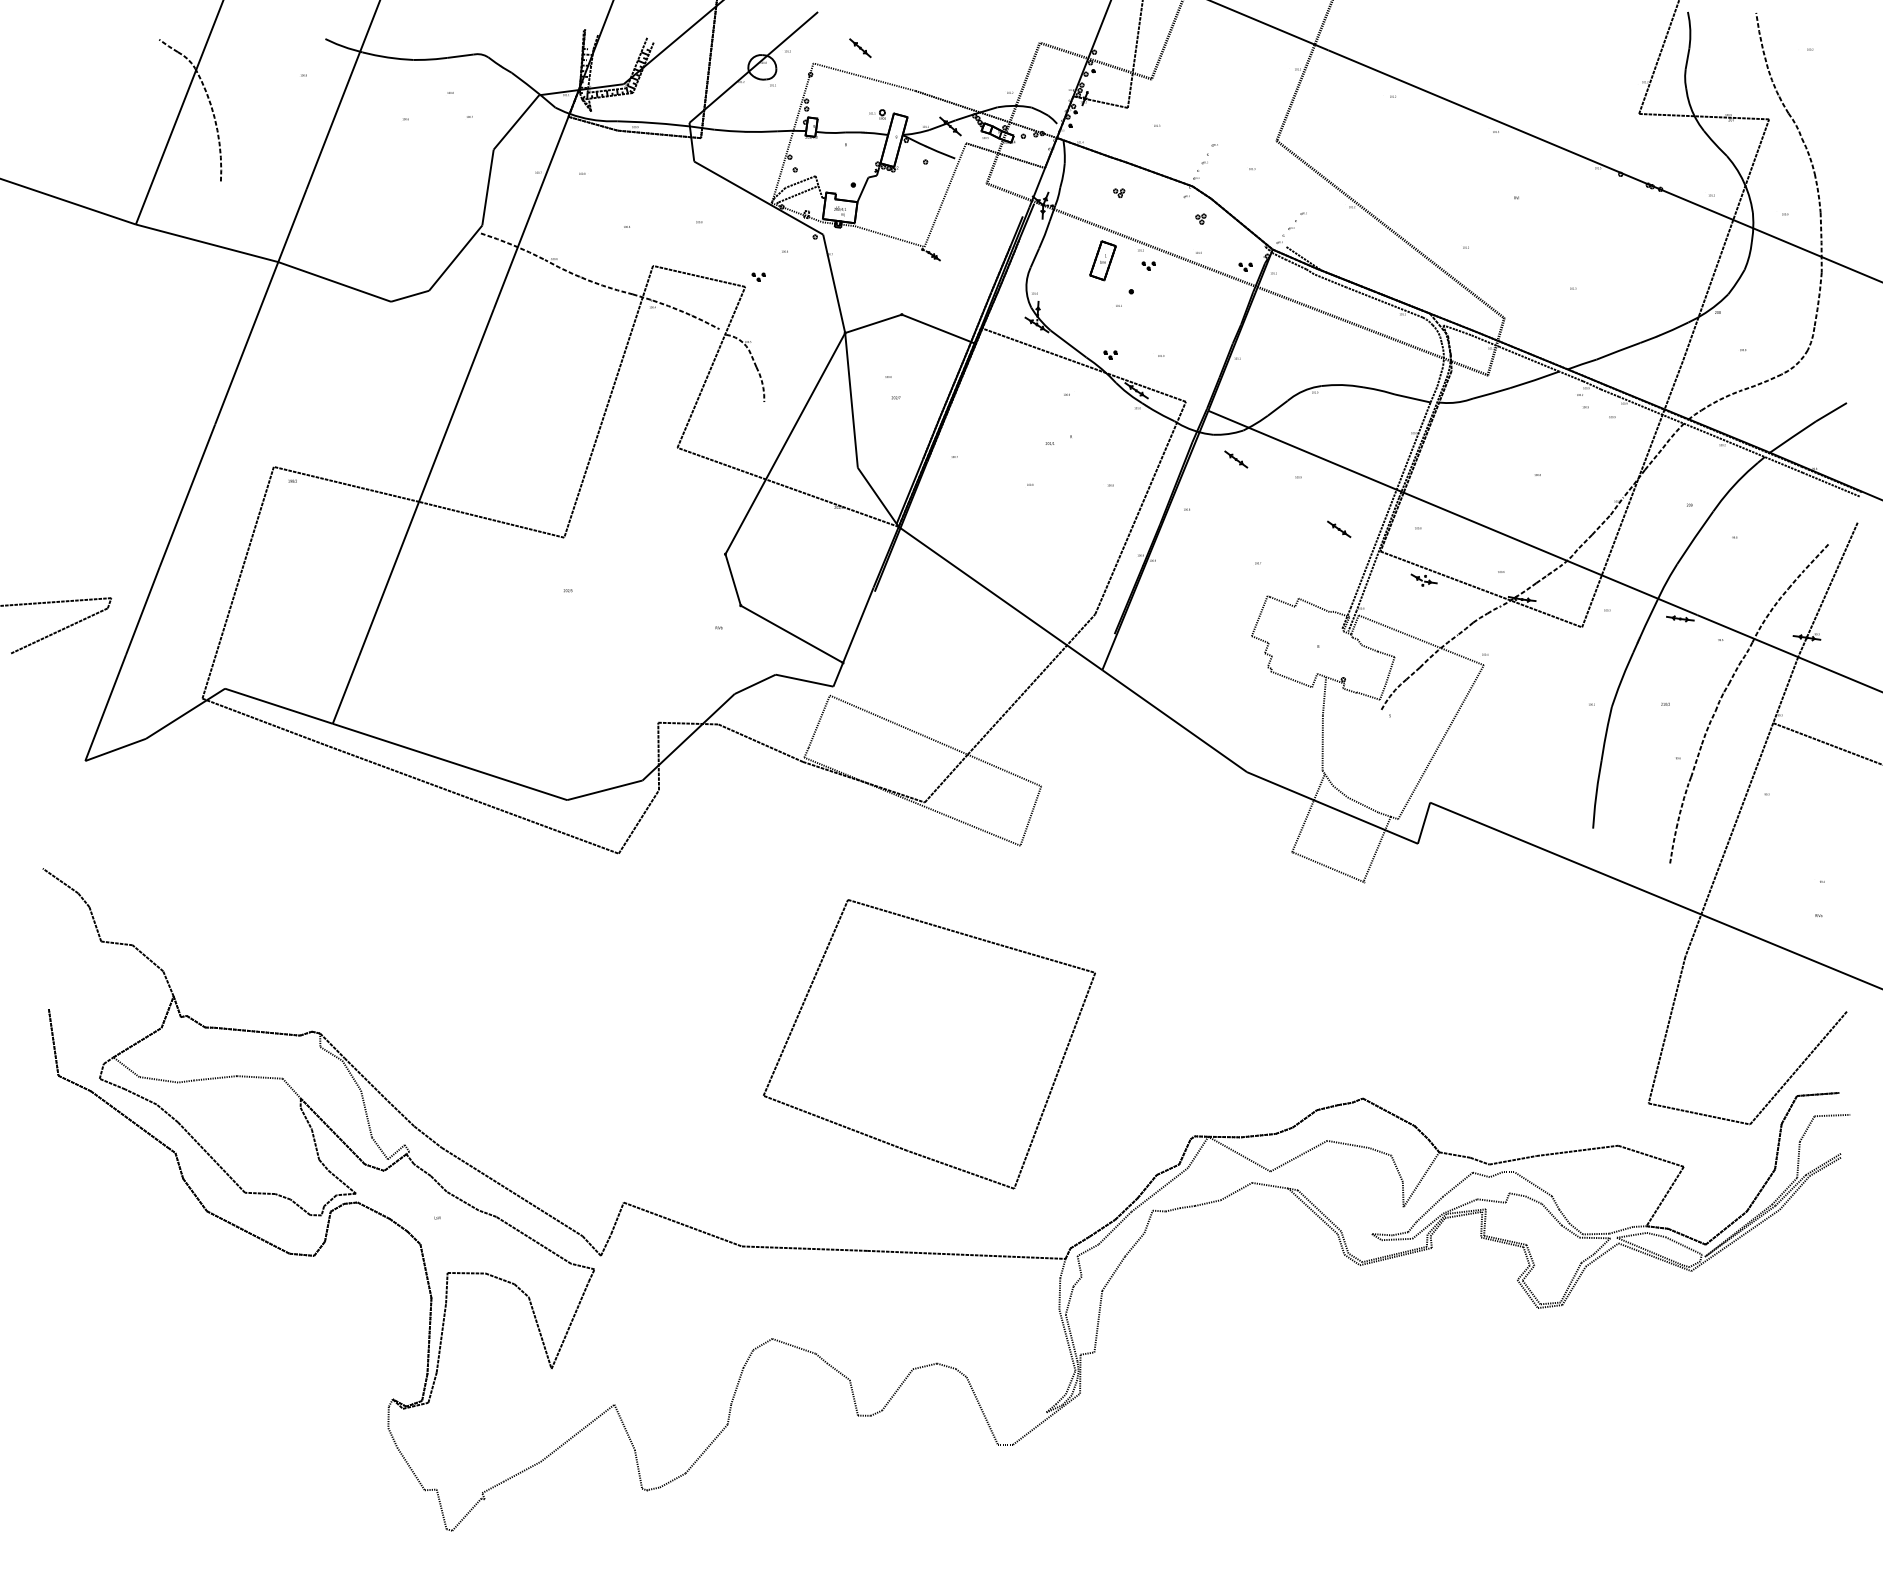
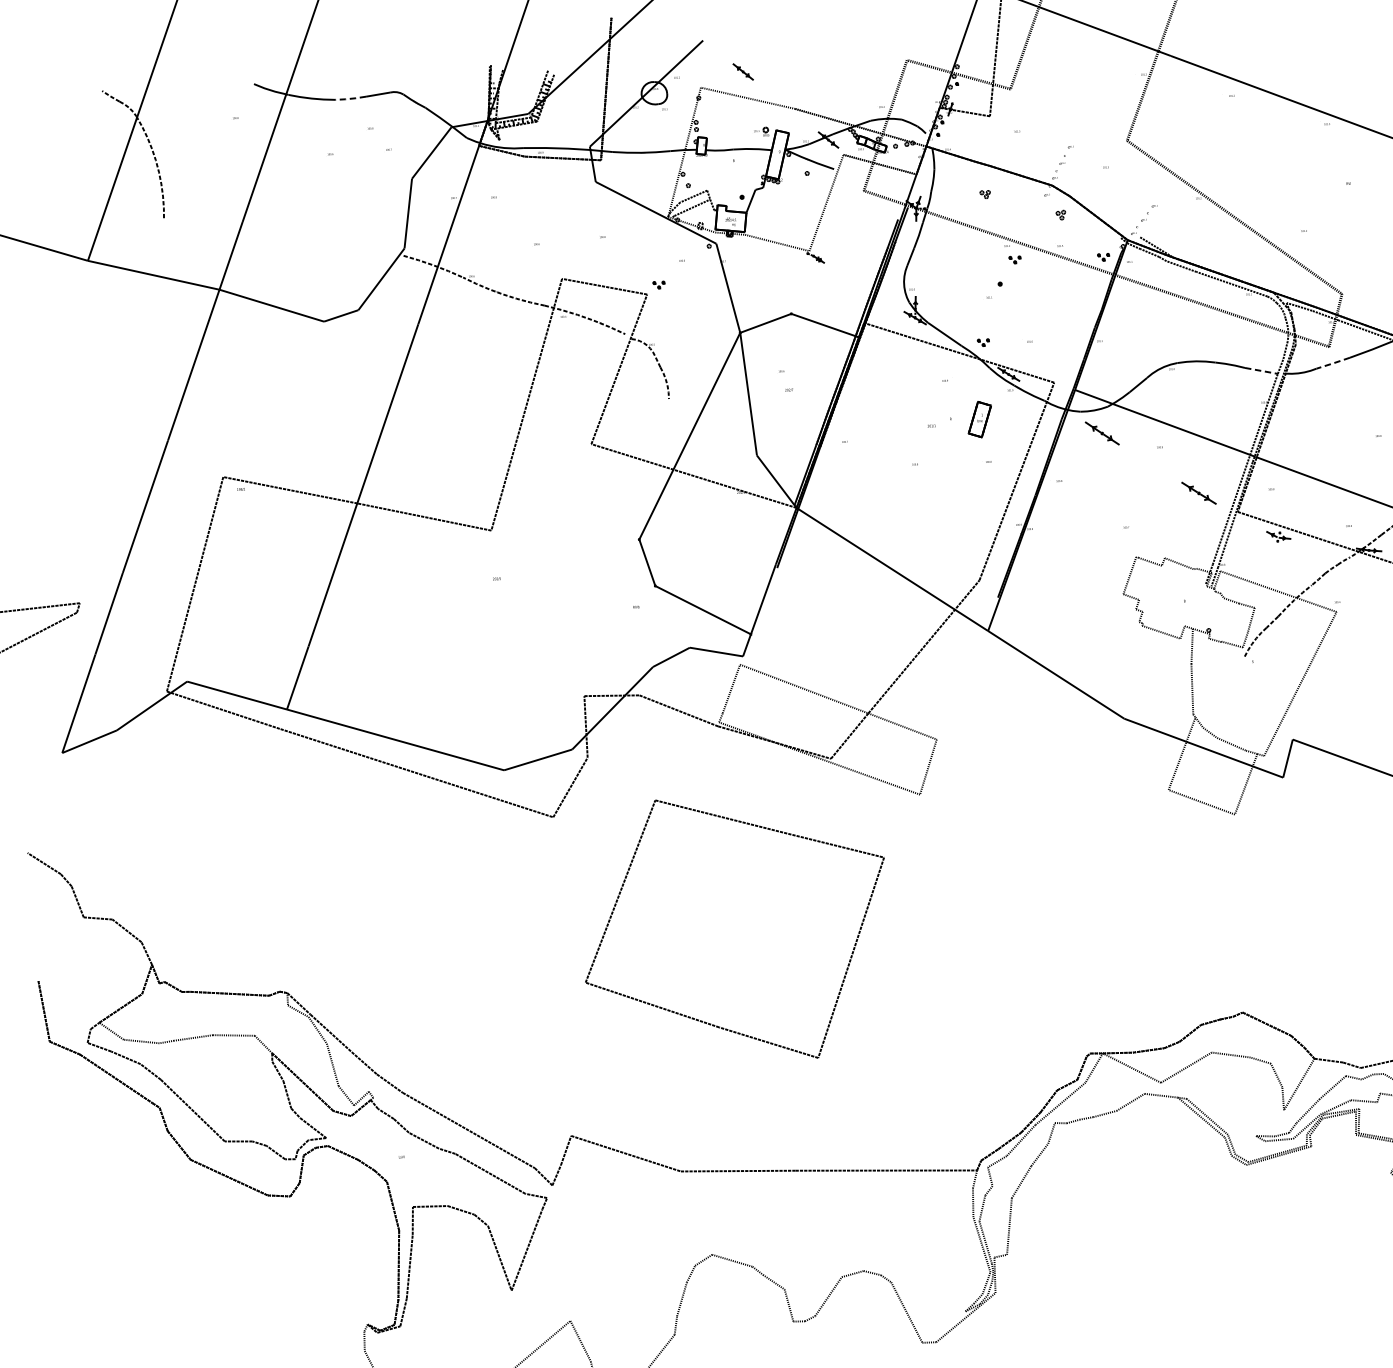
line: (430, 59) -> (350, 98), solid -> dashed
part: (1102, 260) -> (979, 419), moved
line: (1491, 393) -> (1333, 363), solid -> dashed
line: (1413, 398) -> (1262, 370), solid -> dashed
part: (1236, 459) -> (1102, 433), size x1.6
part: (1339, 529) -> (1199, 493), size x1.6
part: (894, 1144) -> (707, 1022), moved

